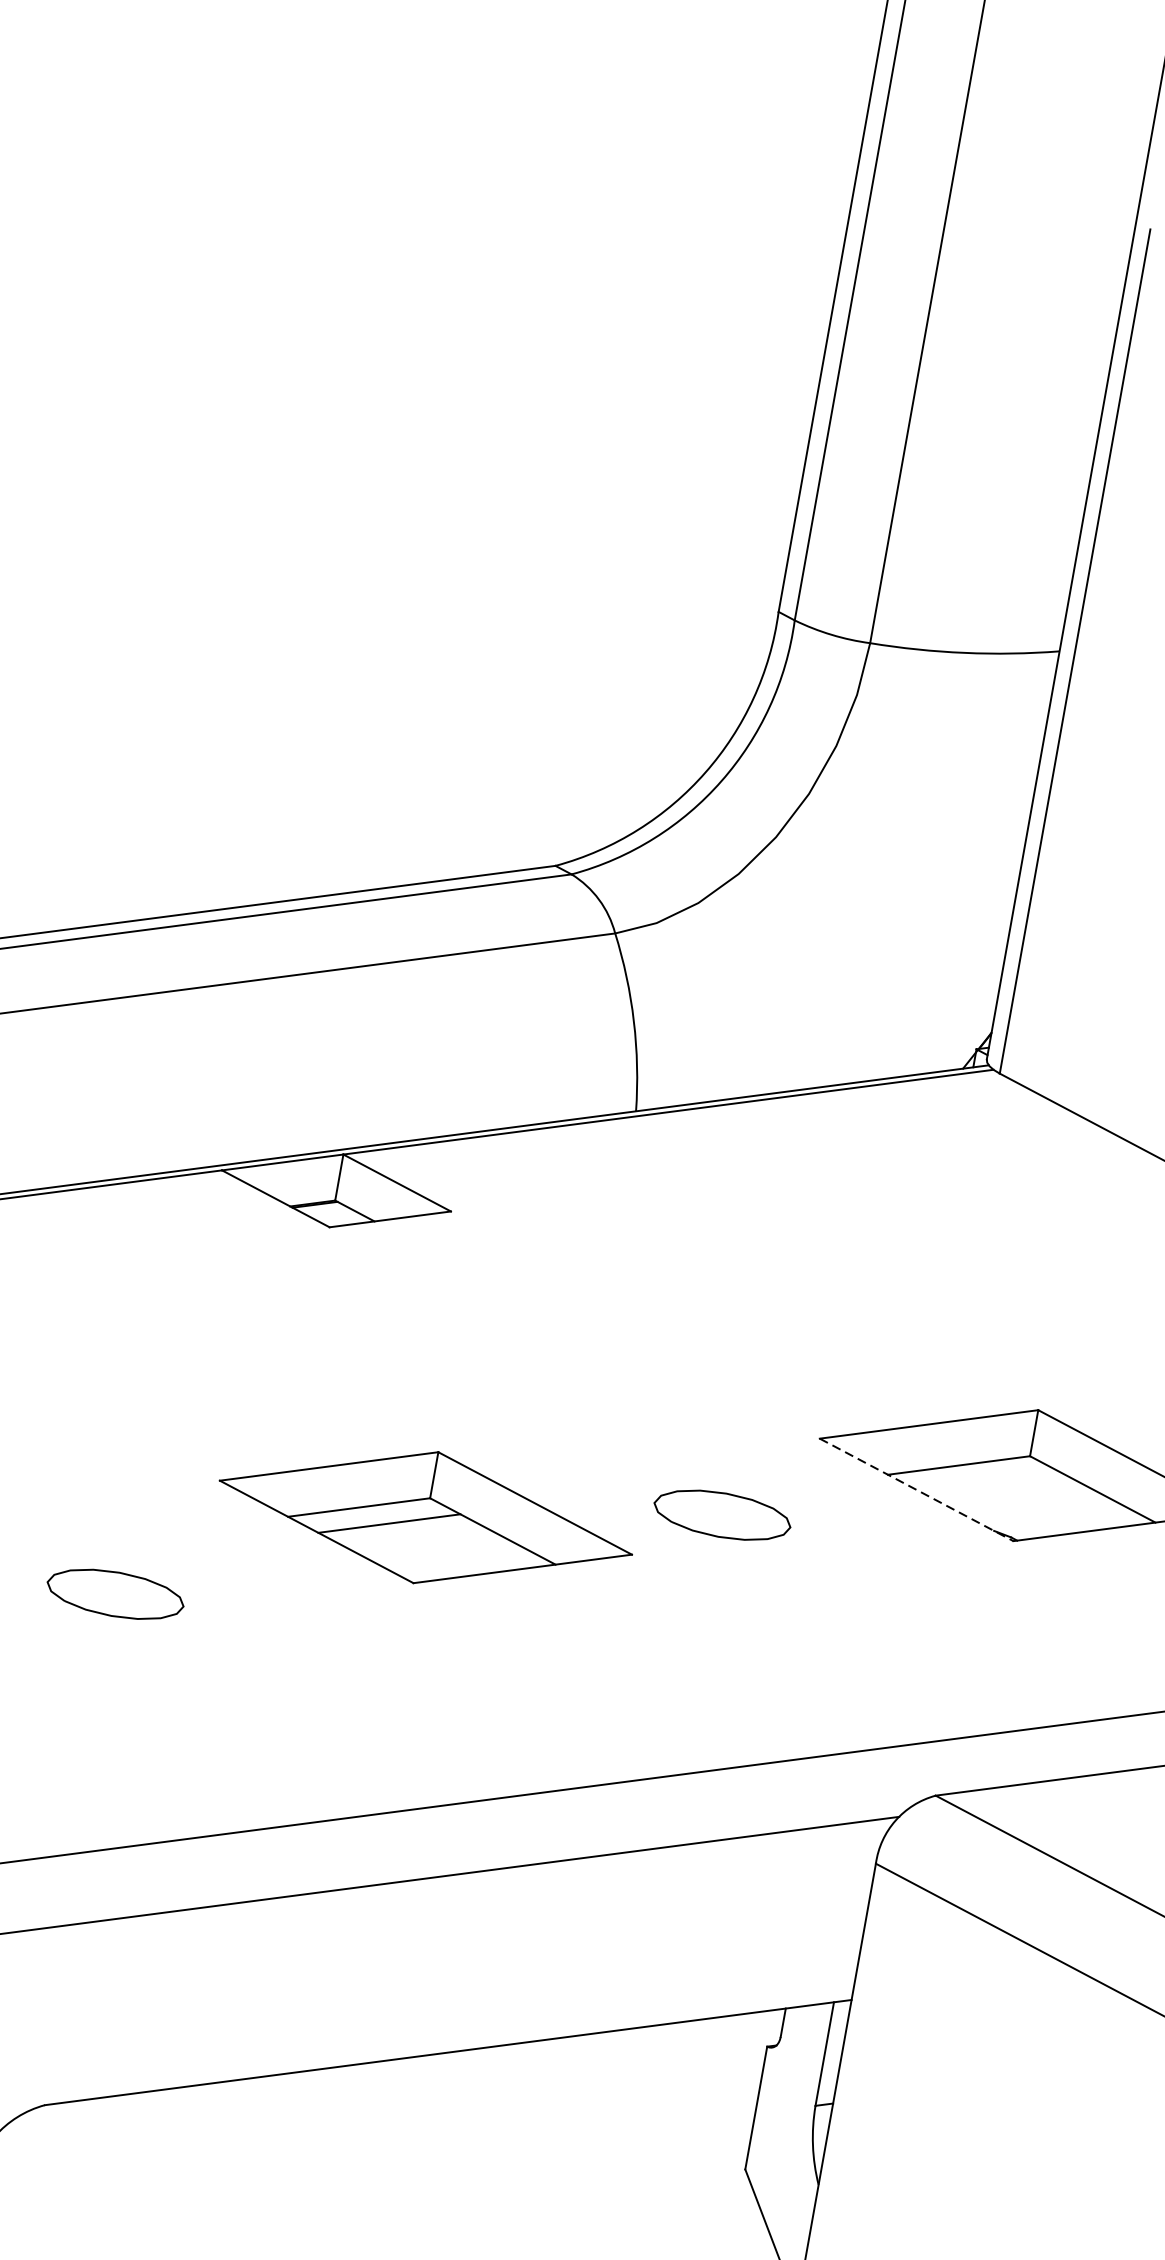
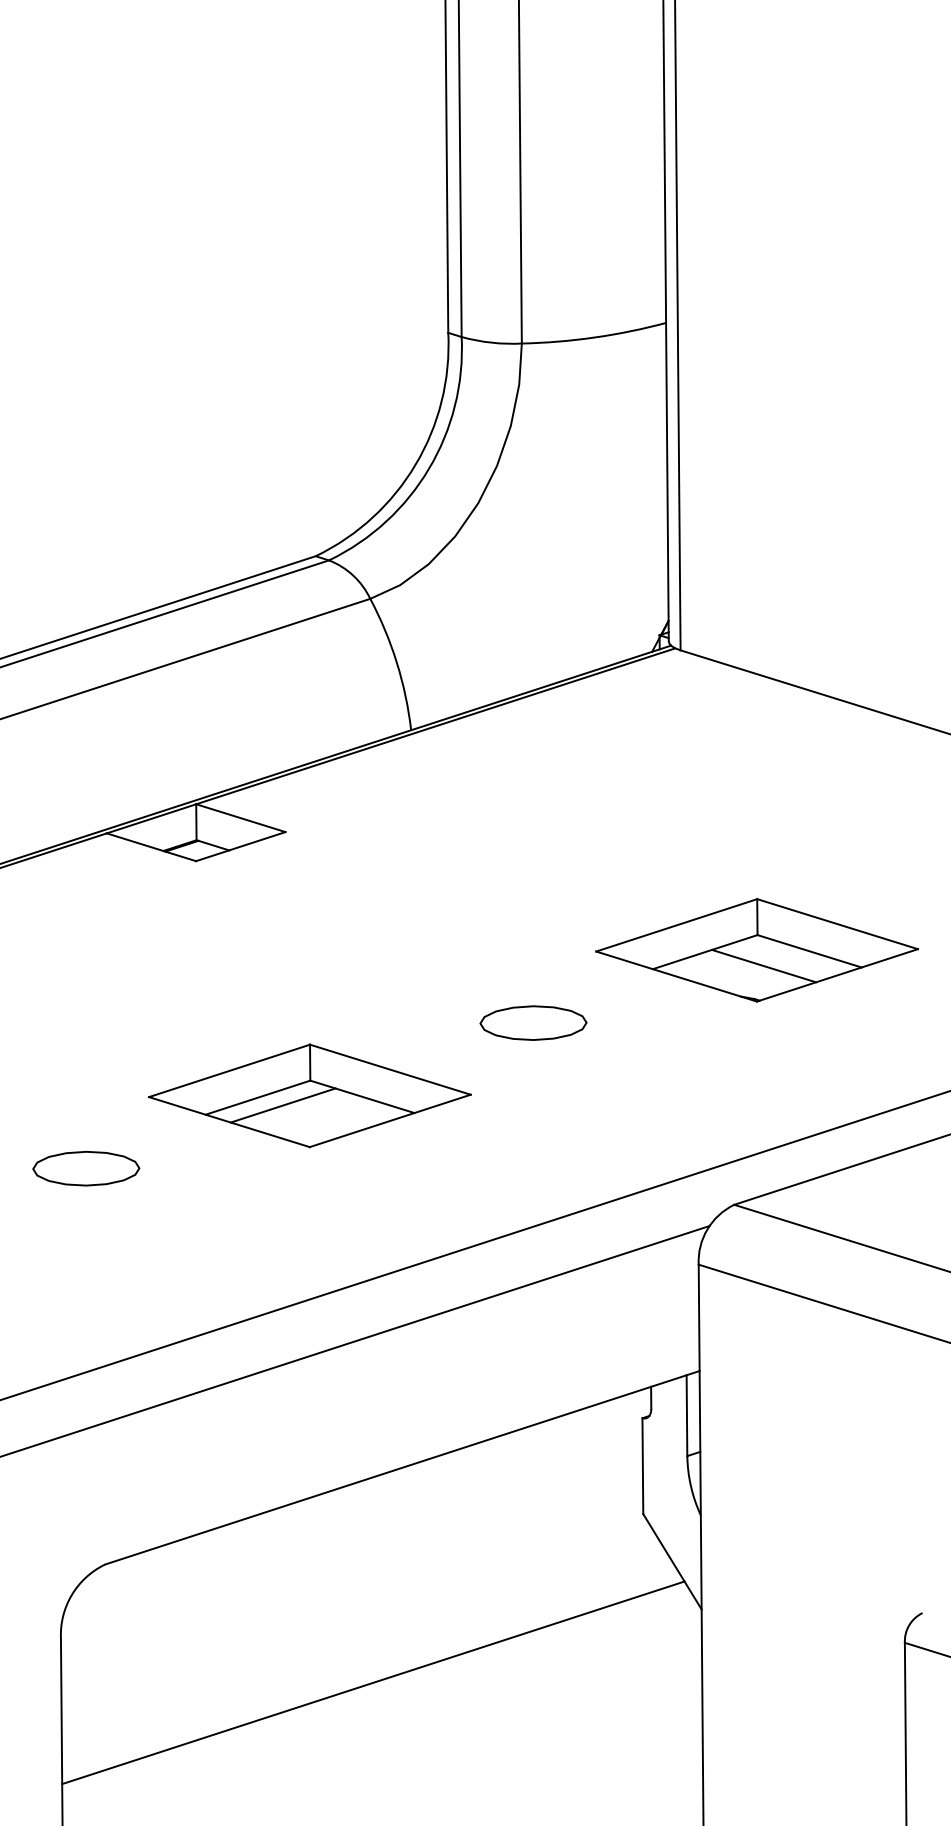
line: (917, 1490) -> (677, 976), dashed -> solid
line: (1030, 1496) -> (763, 965), added
part: (425, 1517) -> (309, 1095), moved

